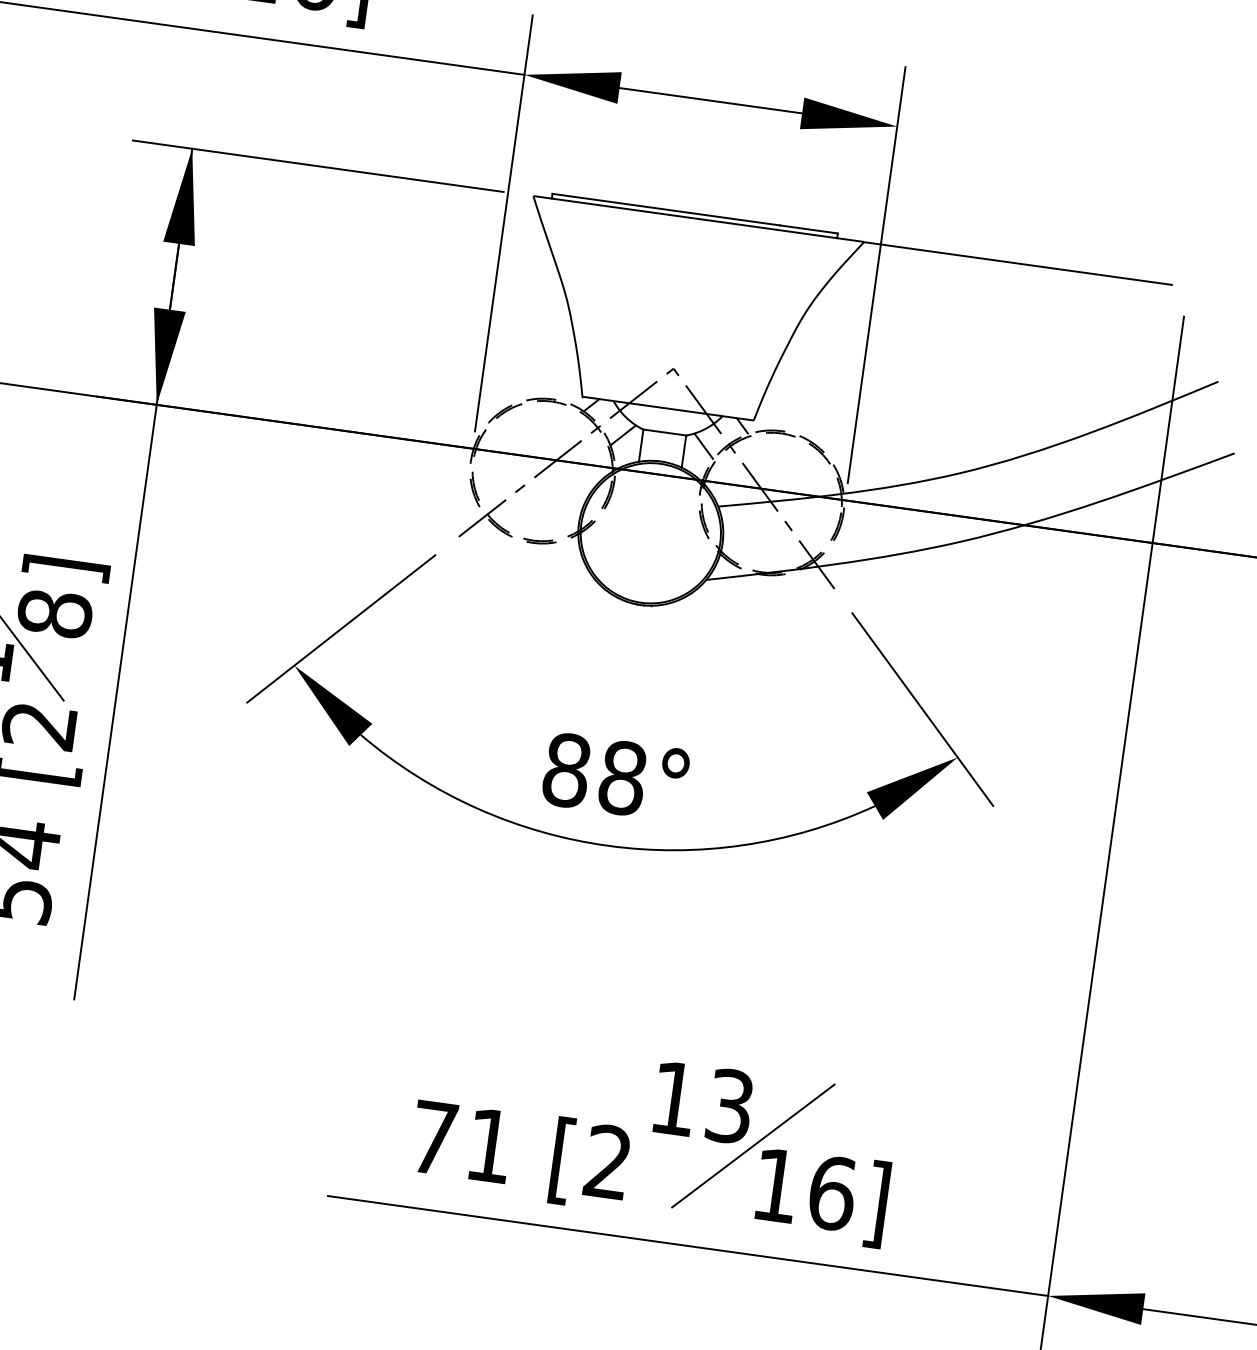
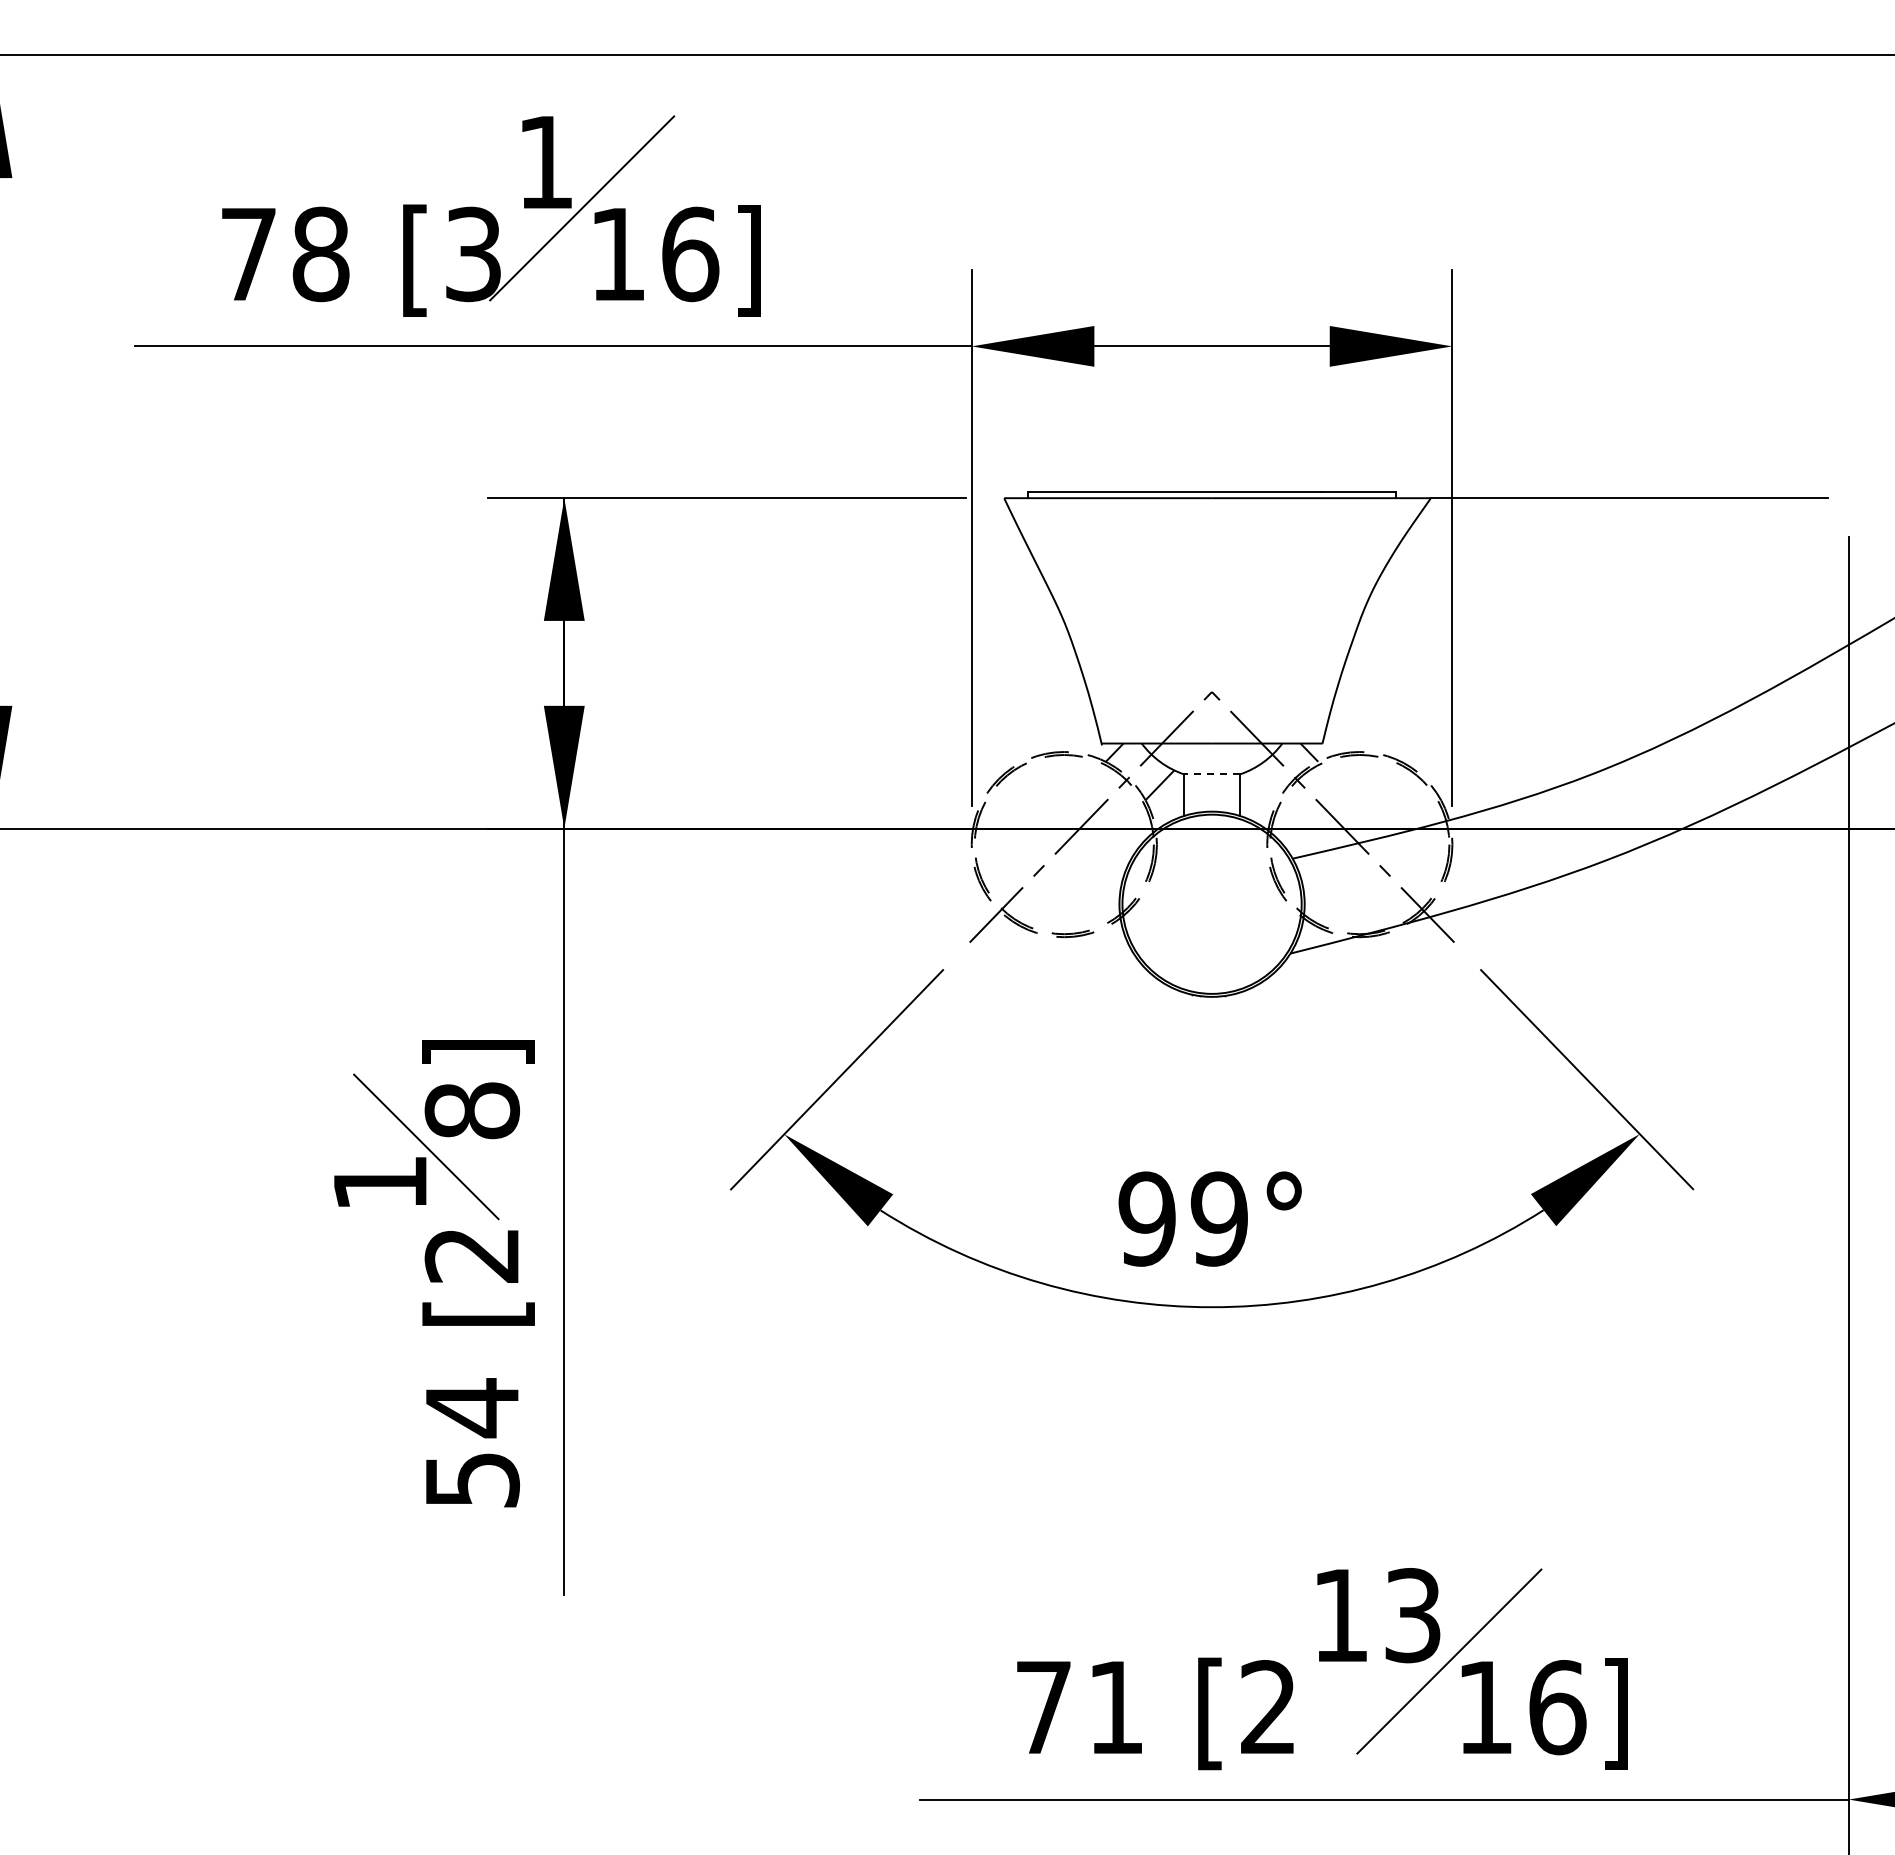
line: (664, 432) -> (1211, 774), solid -> dashed
line: (703, 446) -> (1263, 785), removed
text: (594, 773) -> (1183, 1218), 88° -> 99°

